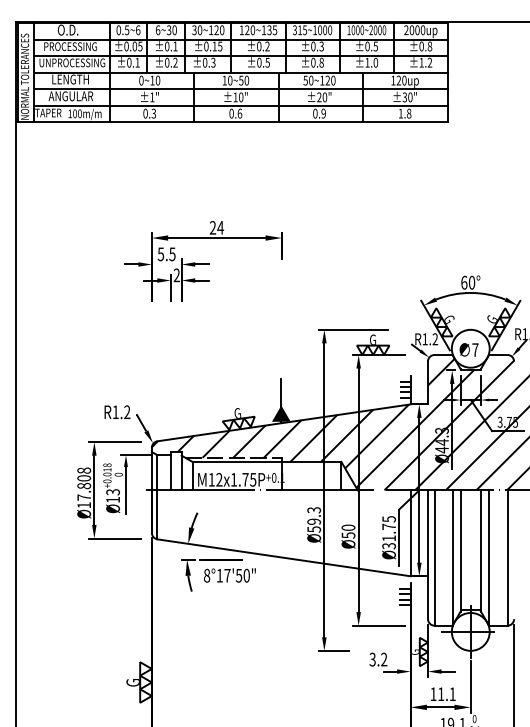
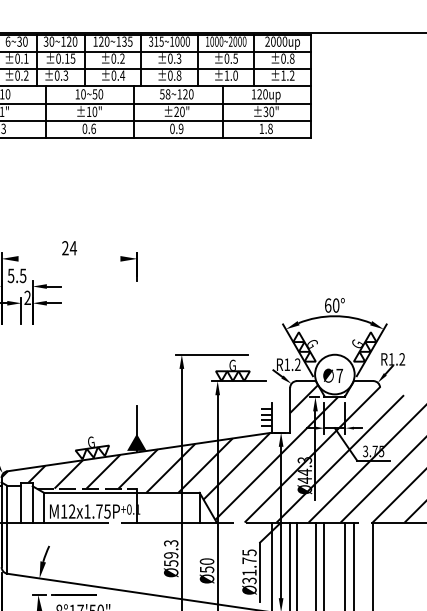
text: (267, 62) -> (122, 75), ±0.5 -> ±0.4
text: (311, 80) -> (168, 94), 50~120 -> 58~120
line: (216, 238) -> (69, 259), removed

